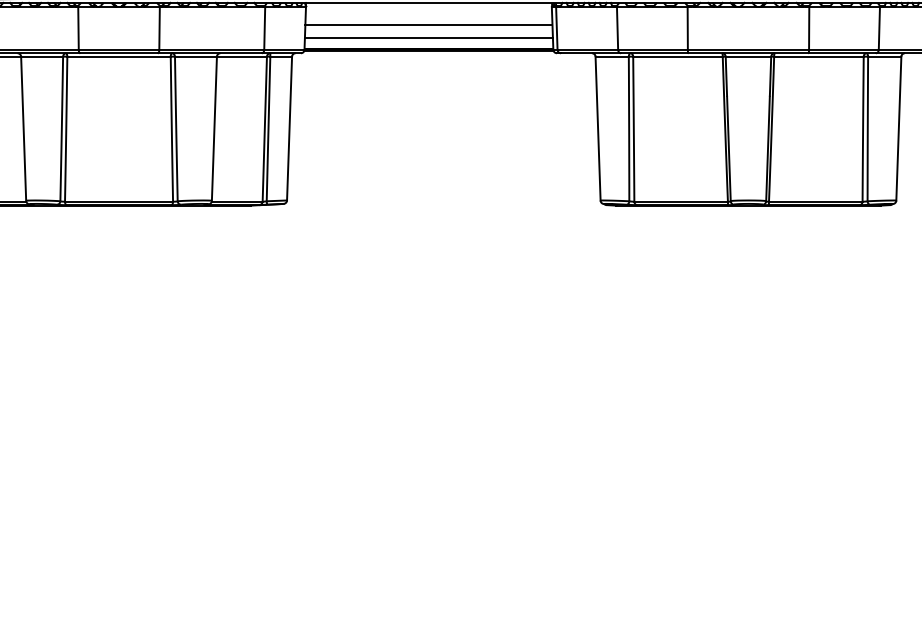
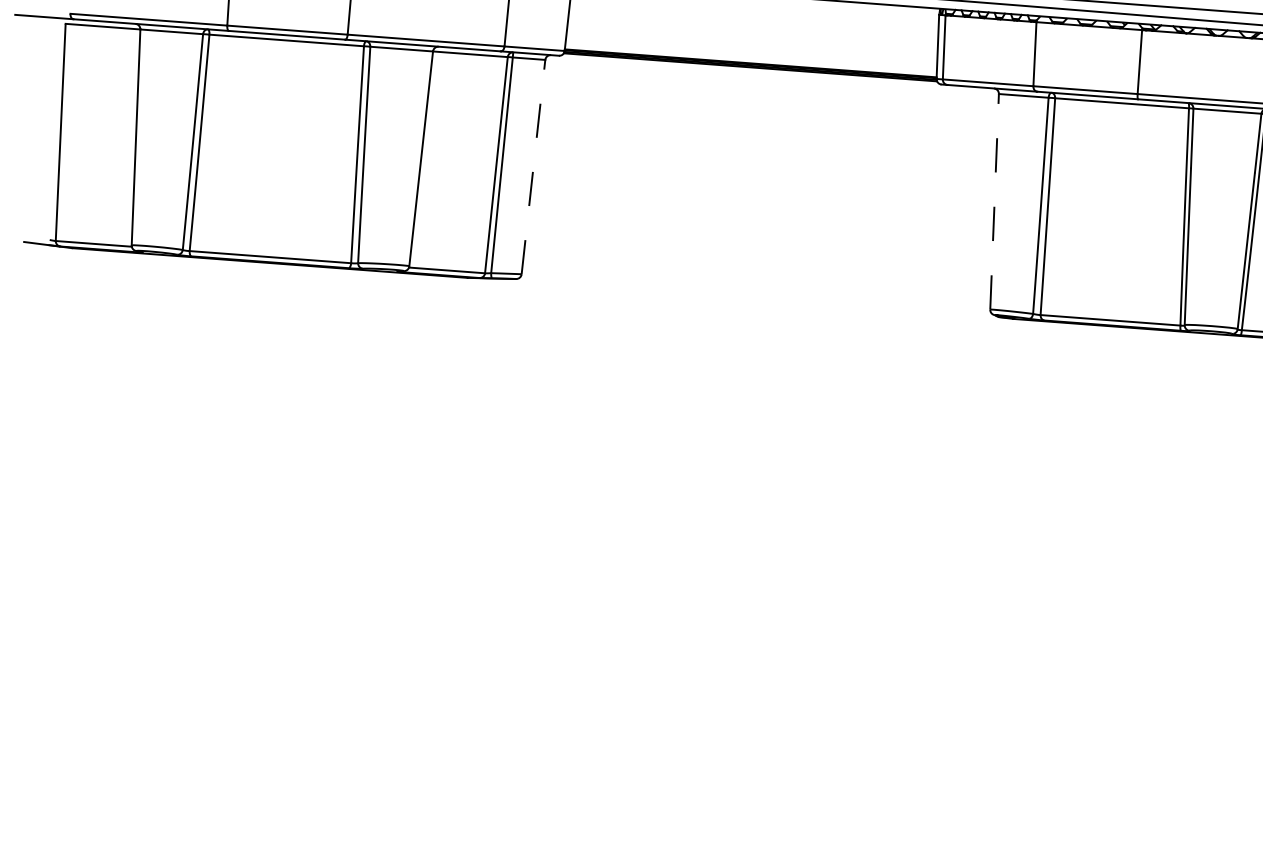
line: (428, 24) -> (752, 27), removed
line: (428, 38) -> (751, 48), removed
line: (289, 128) -> (533, 166), solid -> dashed
line: (598, 128) -> (995, 201), solid -> dashed

